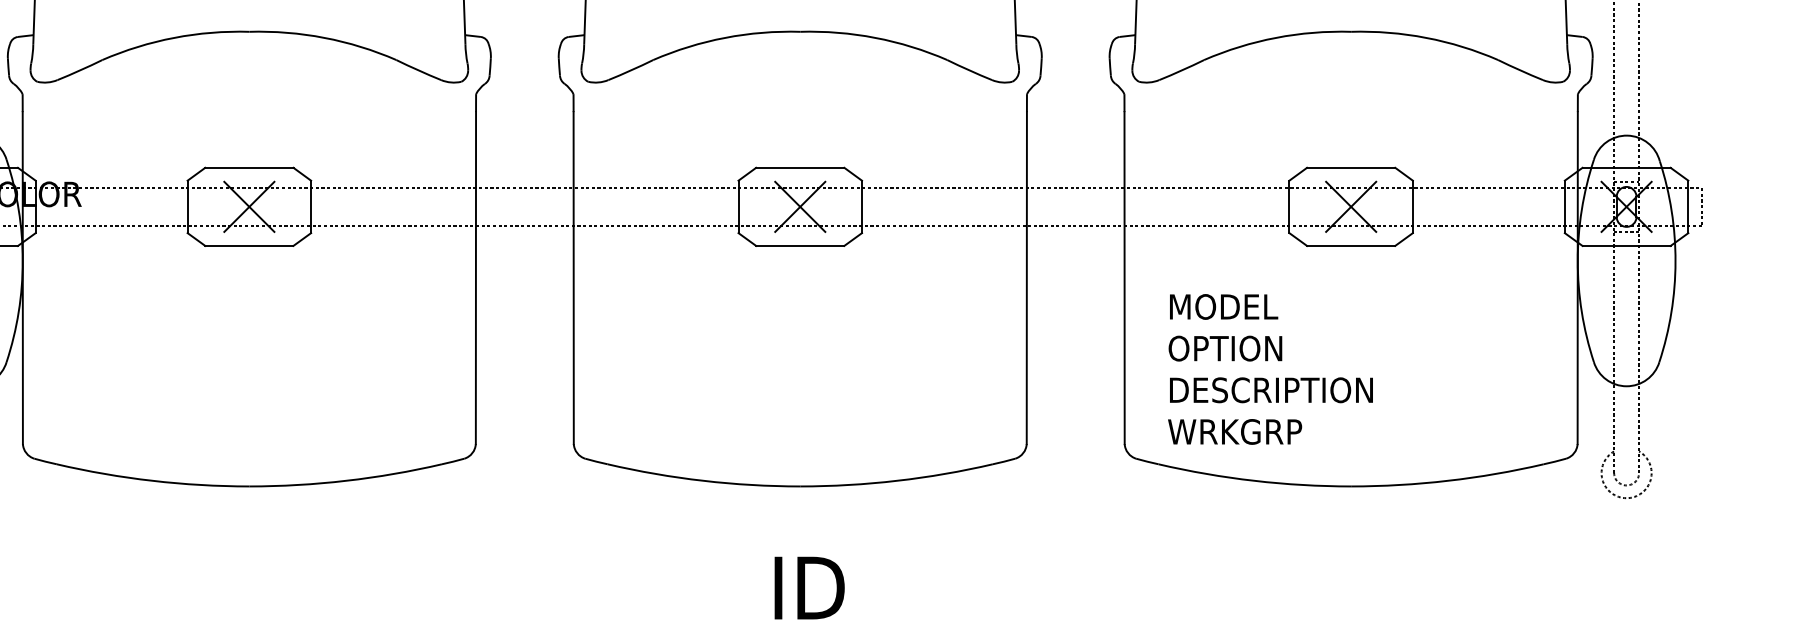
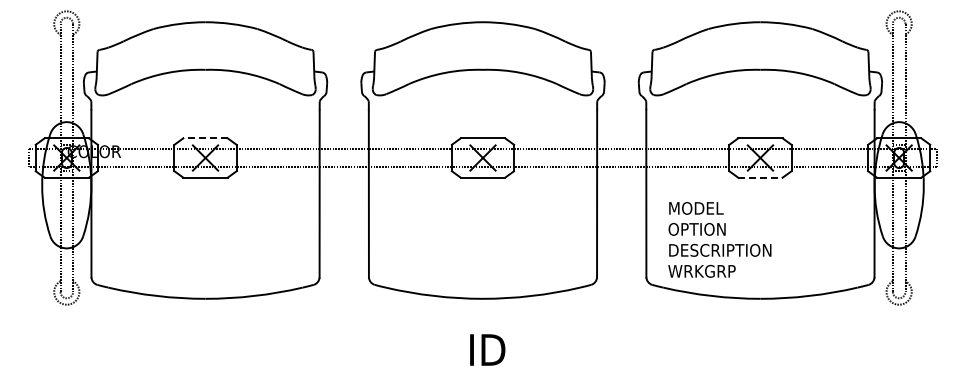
line: (249, 168) -> (205, 138), solid -> dashed
line: (1351, 245) -> (760, 177), solid -> dashed

